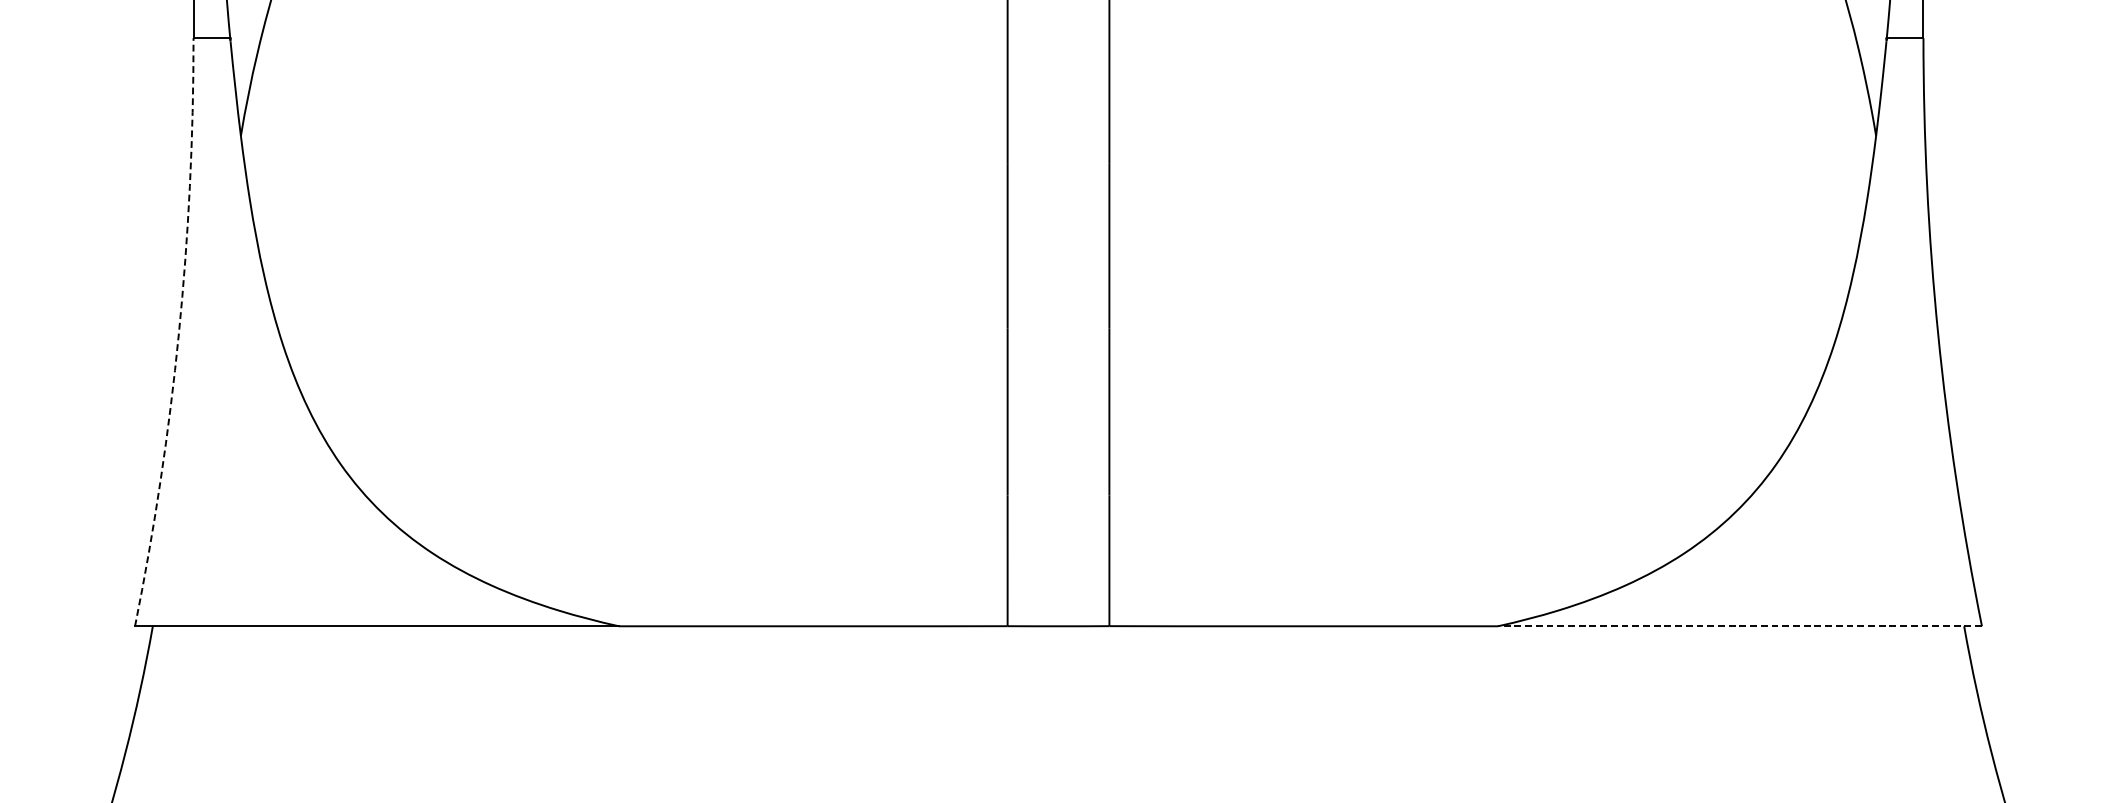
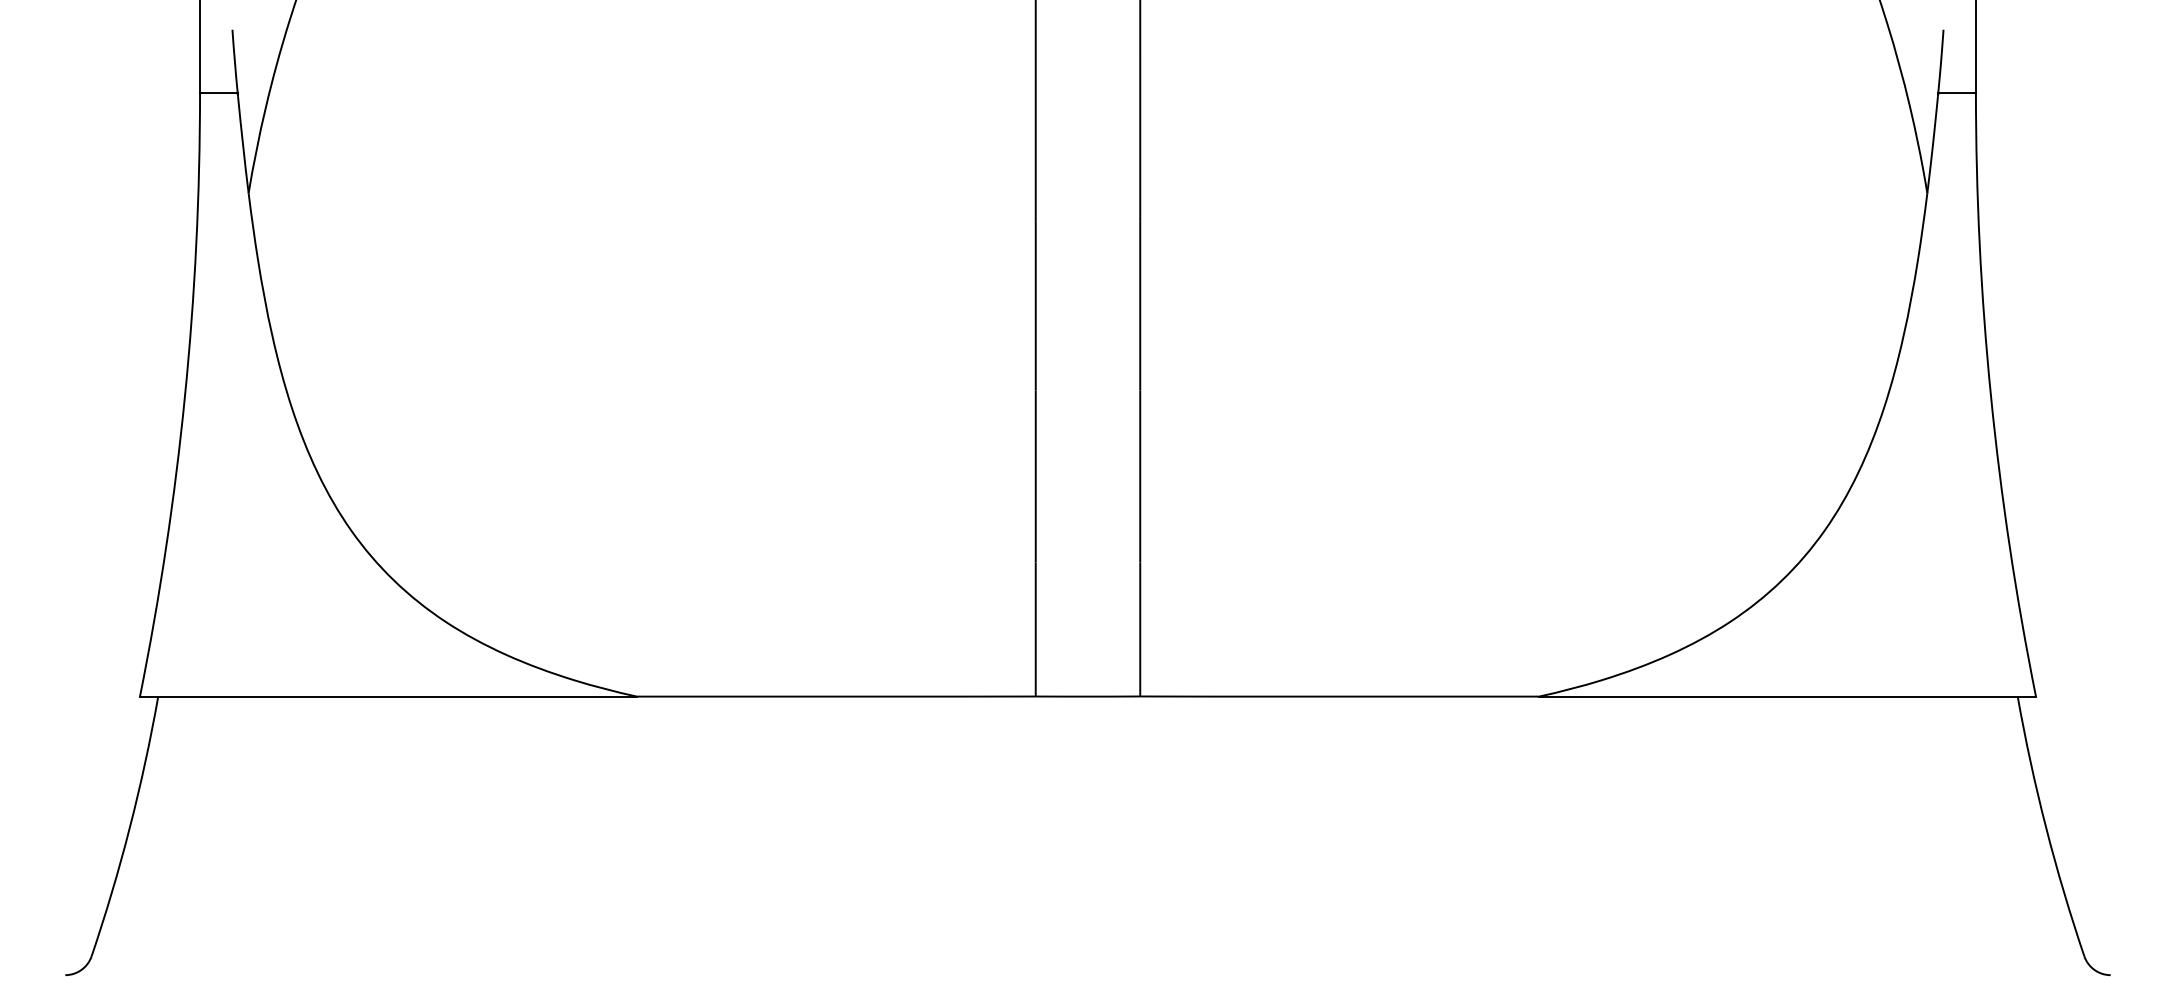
arc: (178, 333) -> (184, 396), dashed -> solid
line: (1739, 626) -> (1787, 696), dashed -> solid

